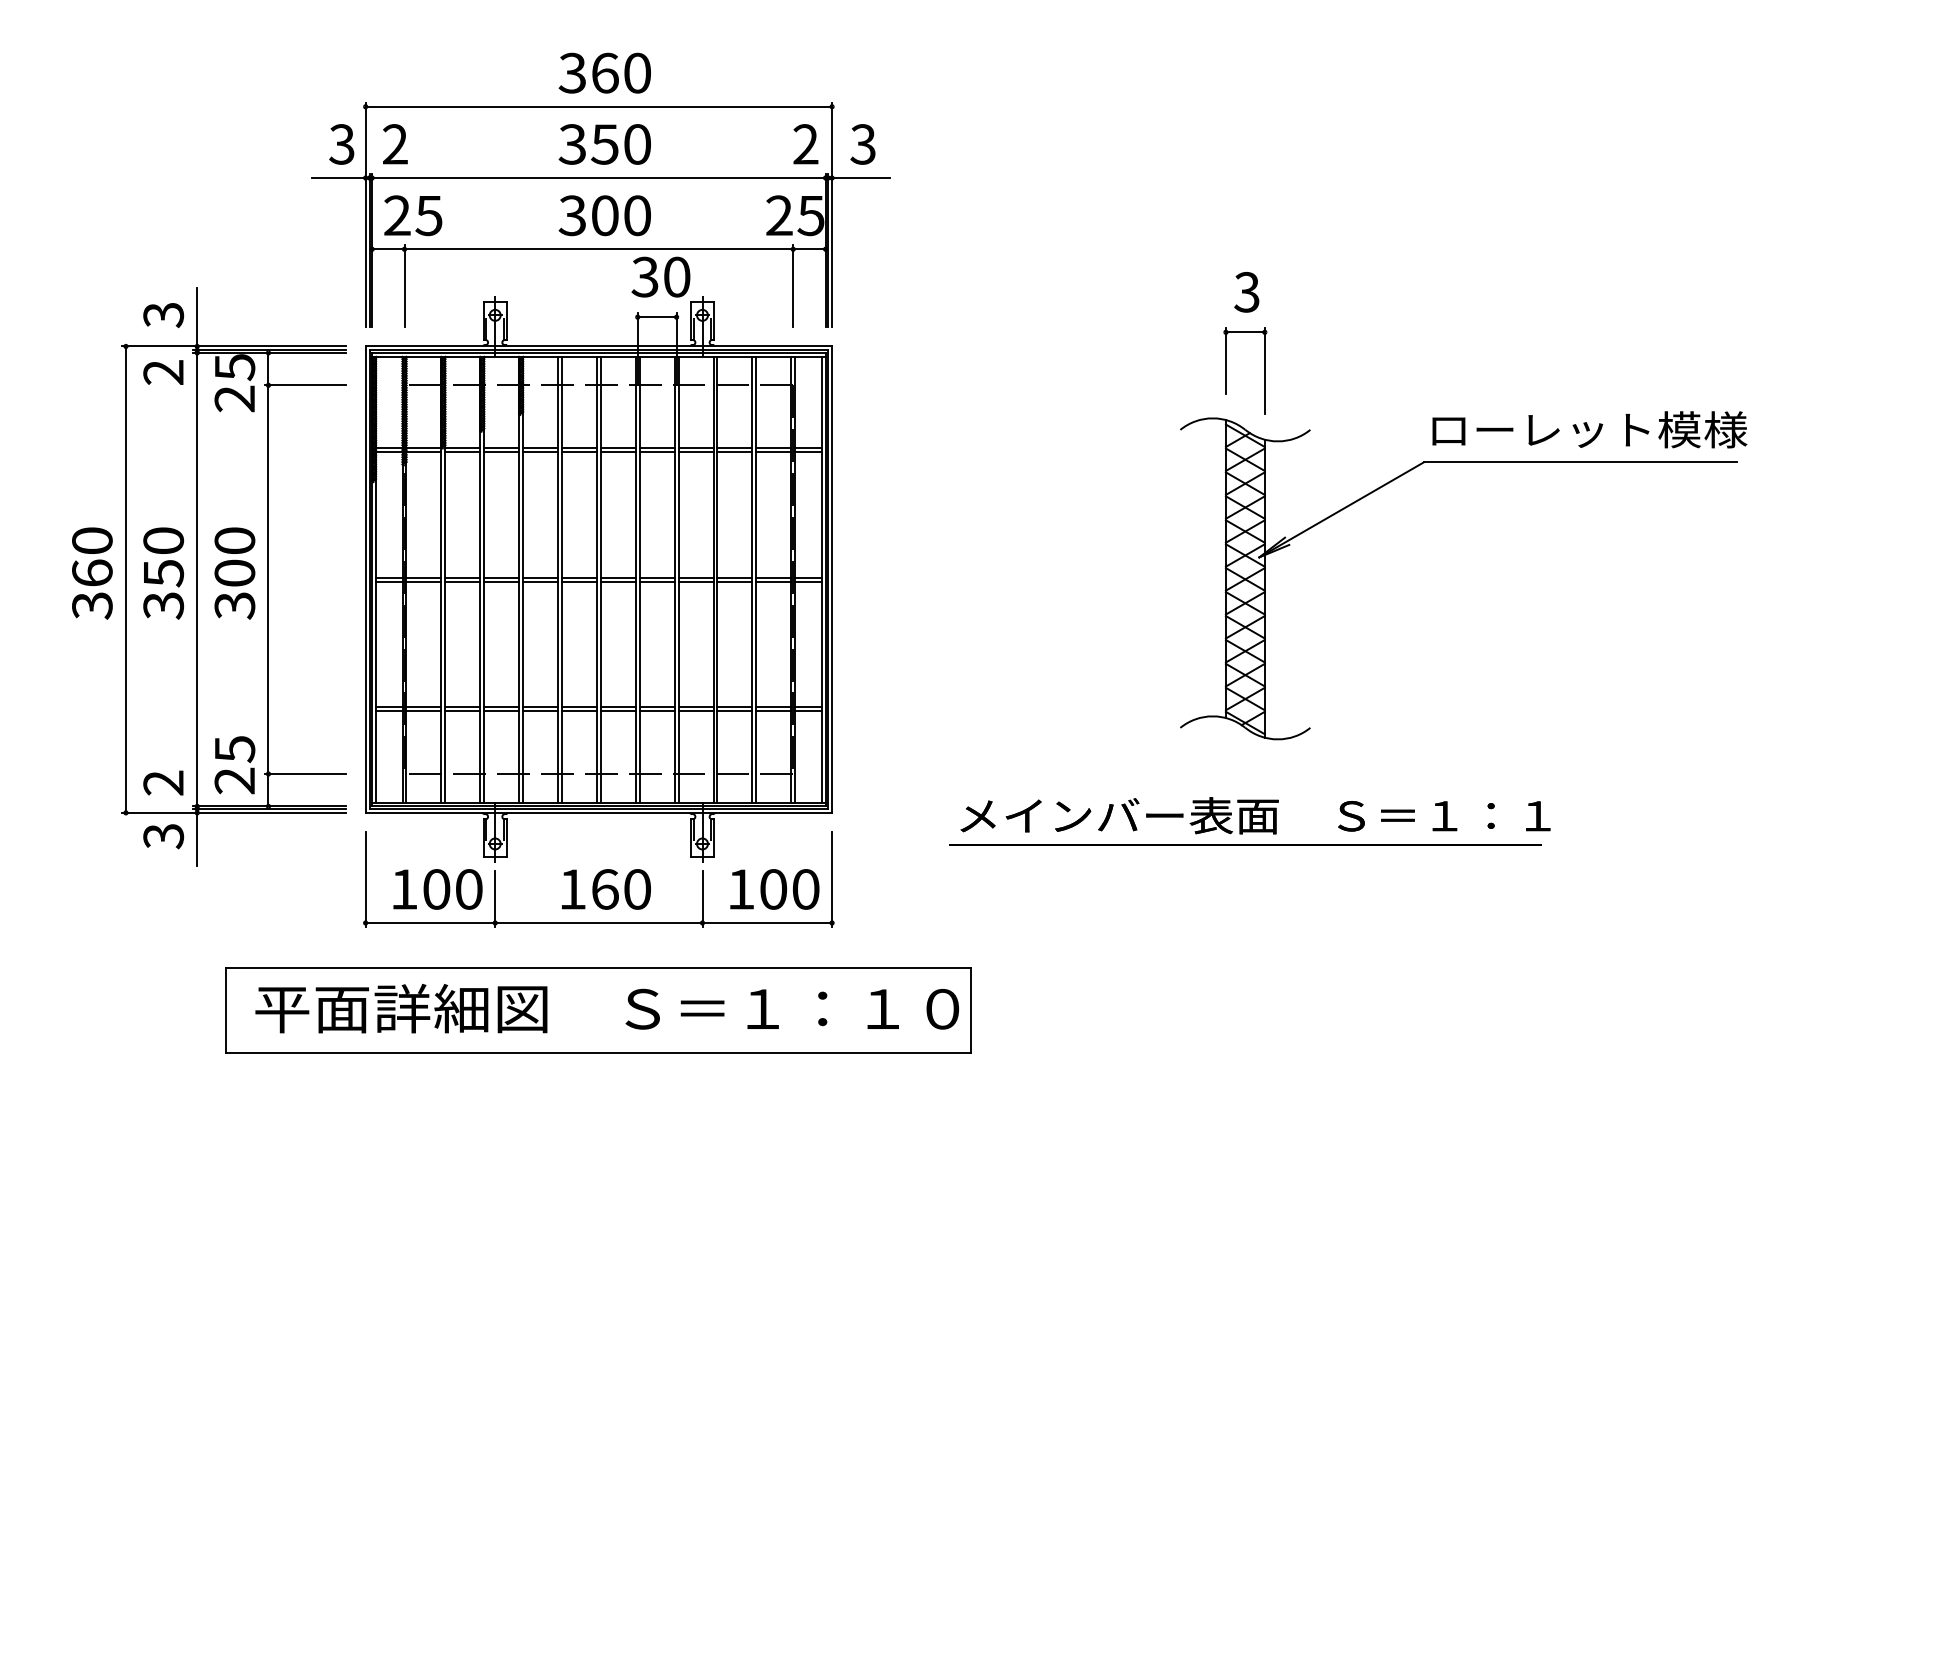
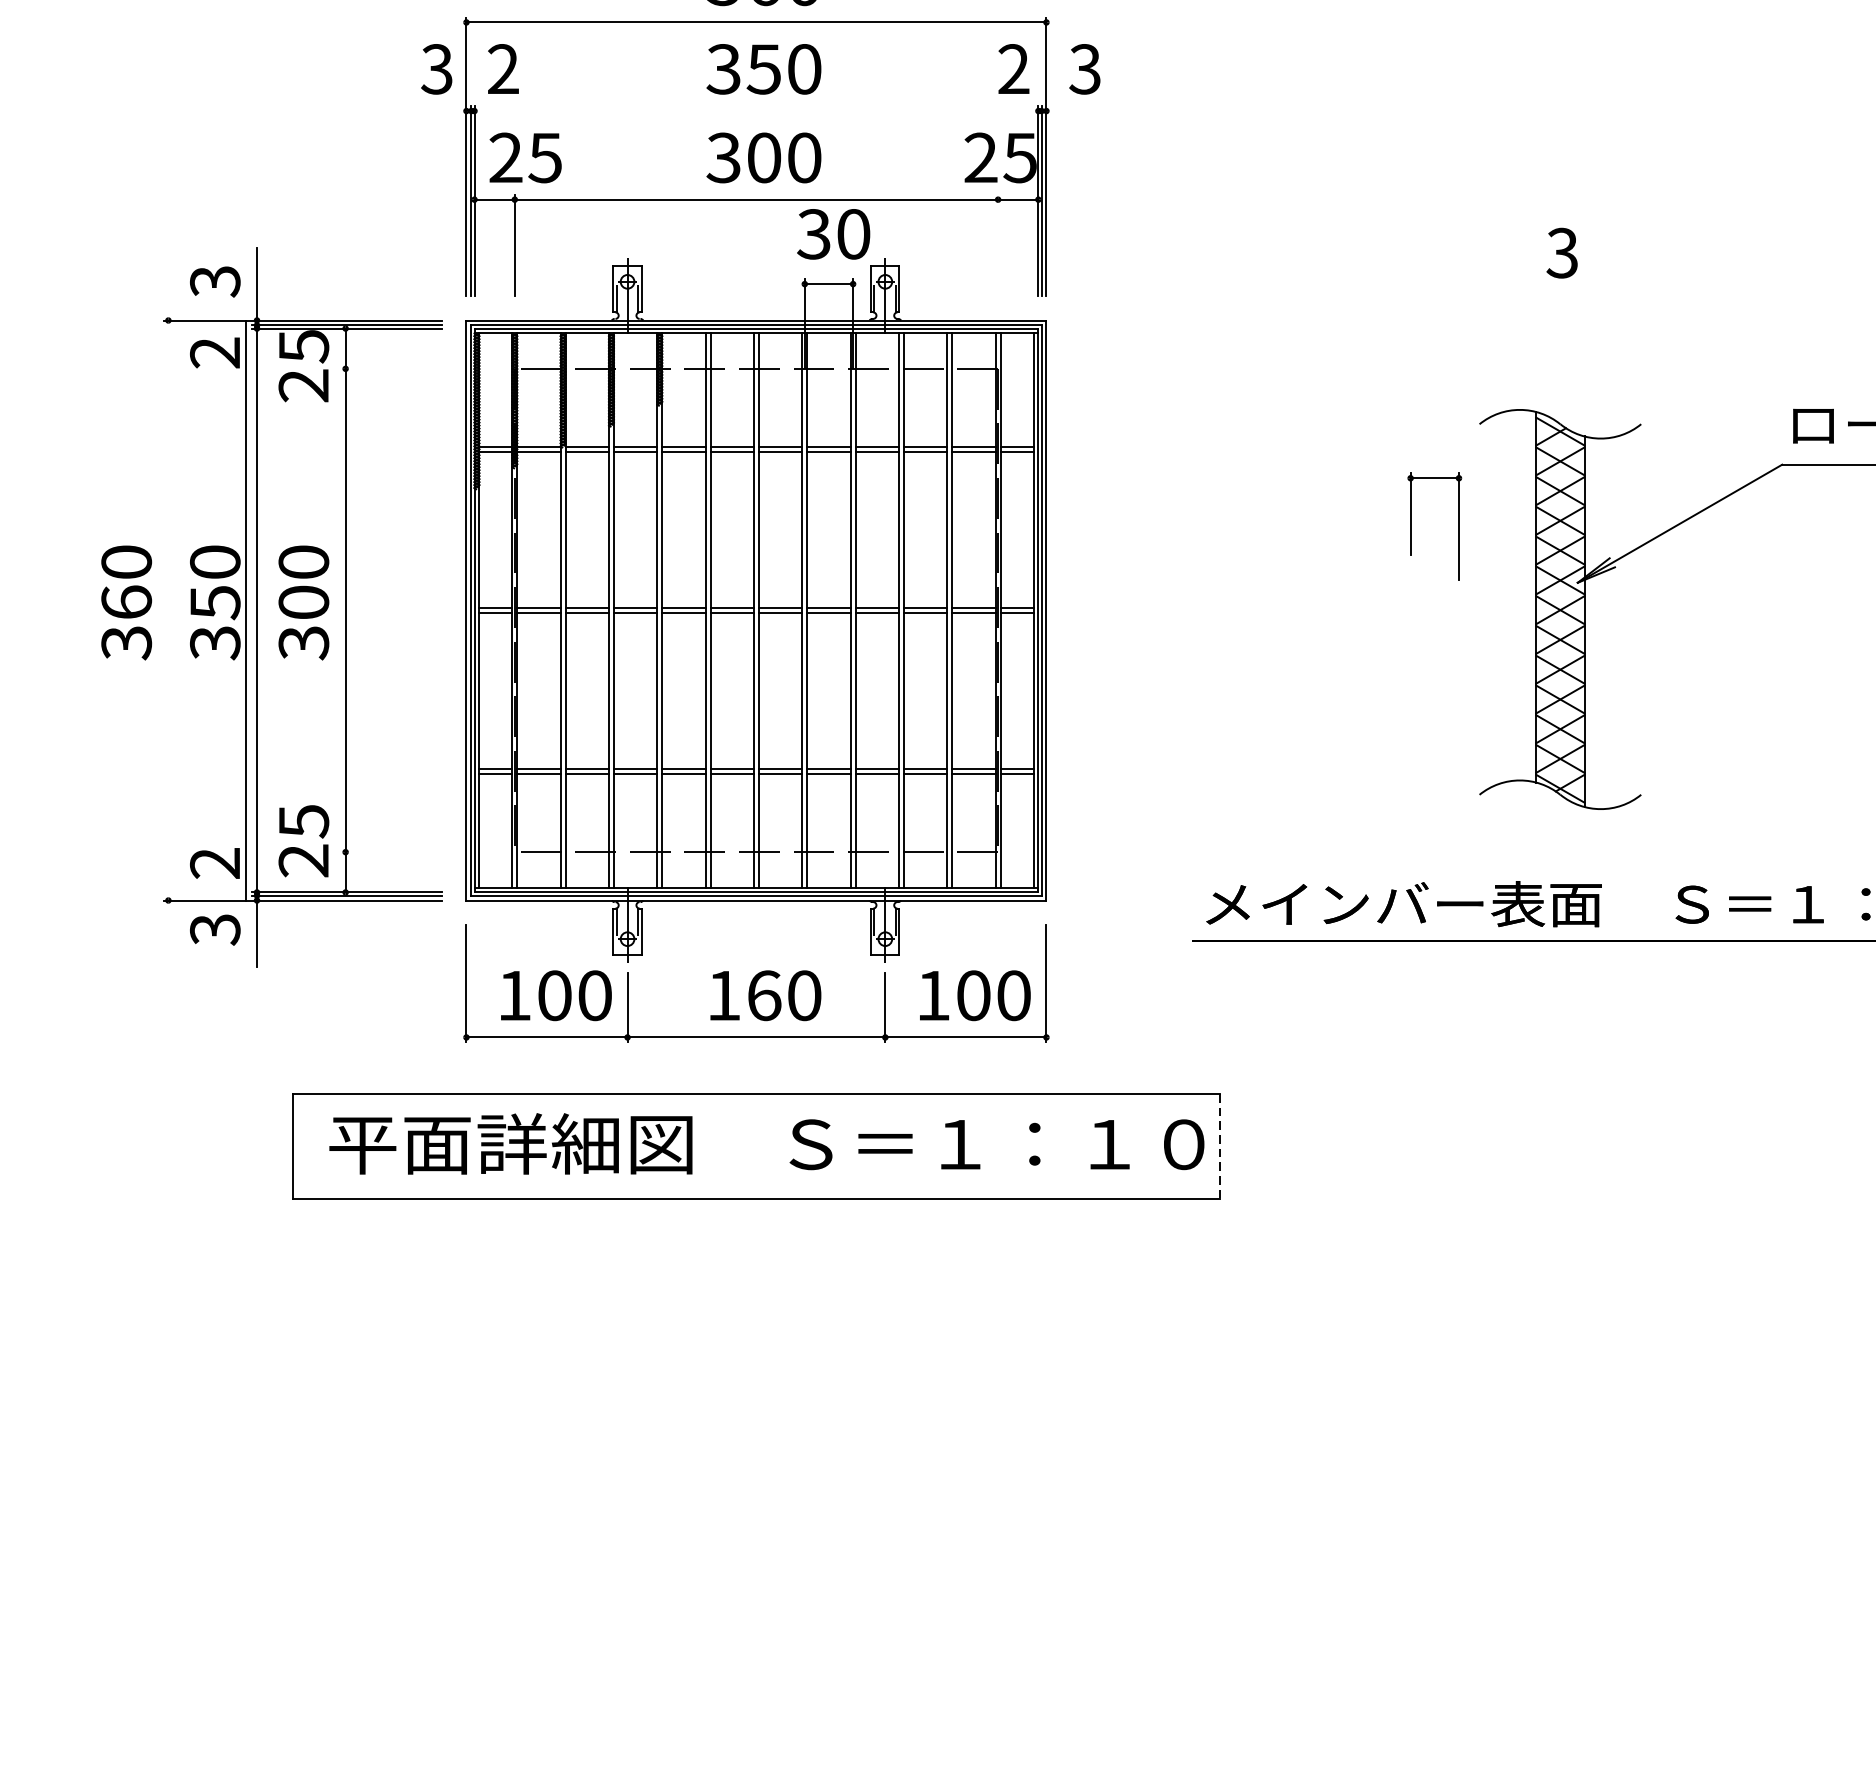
line: (601, 178) -> (759, 111), removed
line: (793, 286) -> (998, 245), removed
part: (1226, 370) -> (1411, 525), moved
line: (305, 385) -> (391, 369), removed
line: (125, 579) -> (244, 610), moved
line: (305, 774) -> (391, 852), removed
line: (971, 1010) -> (1219, 1146), solid -> dashed

